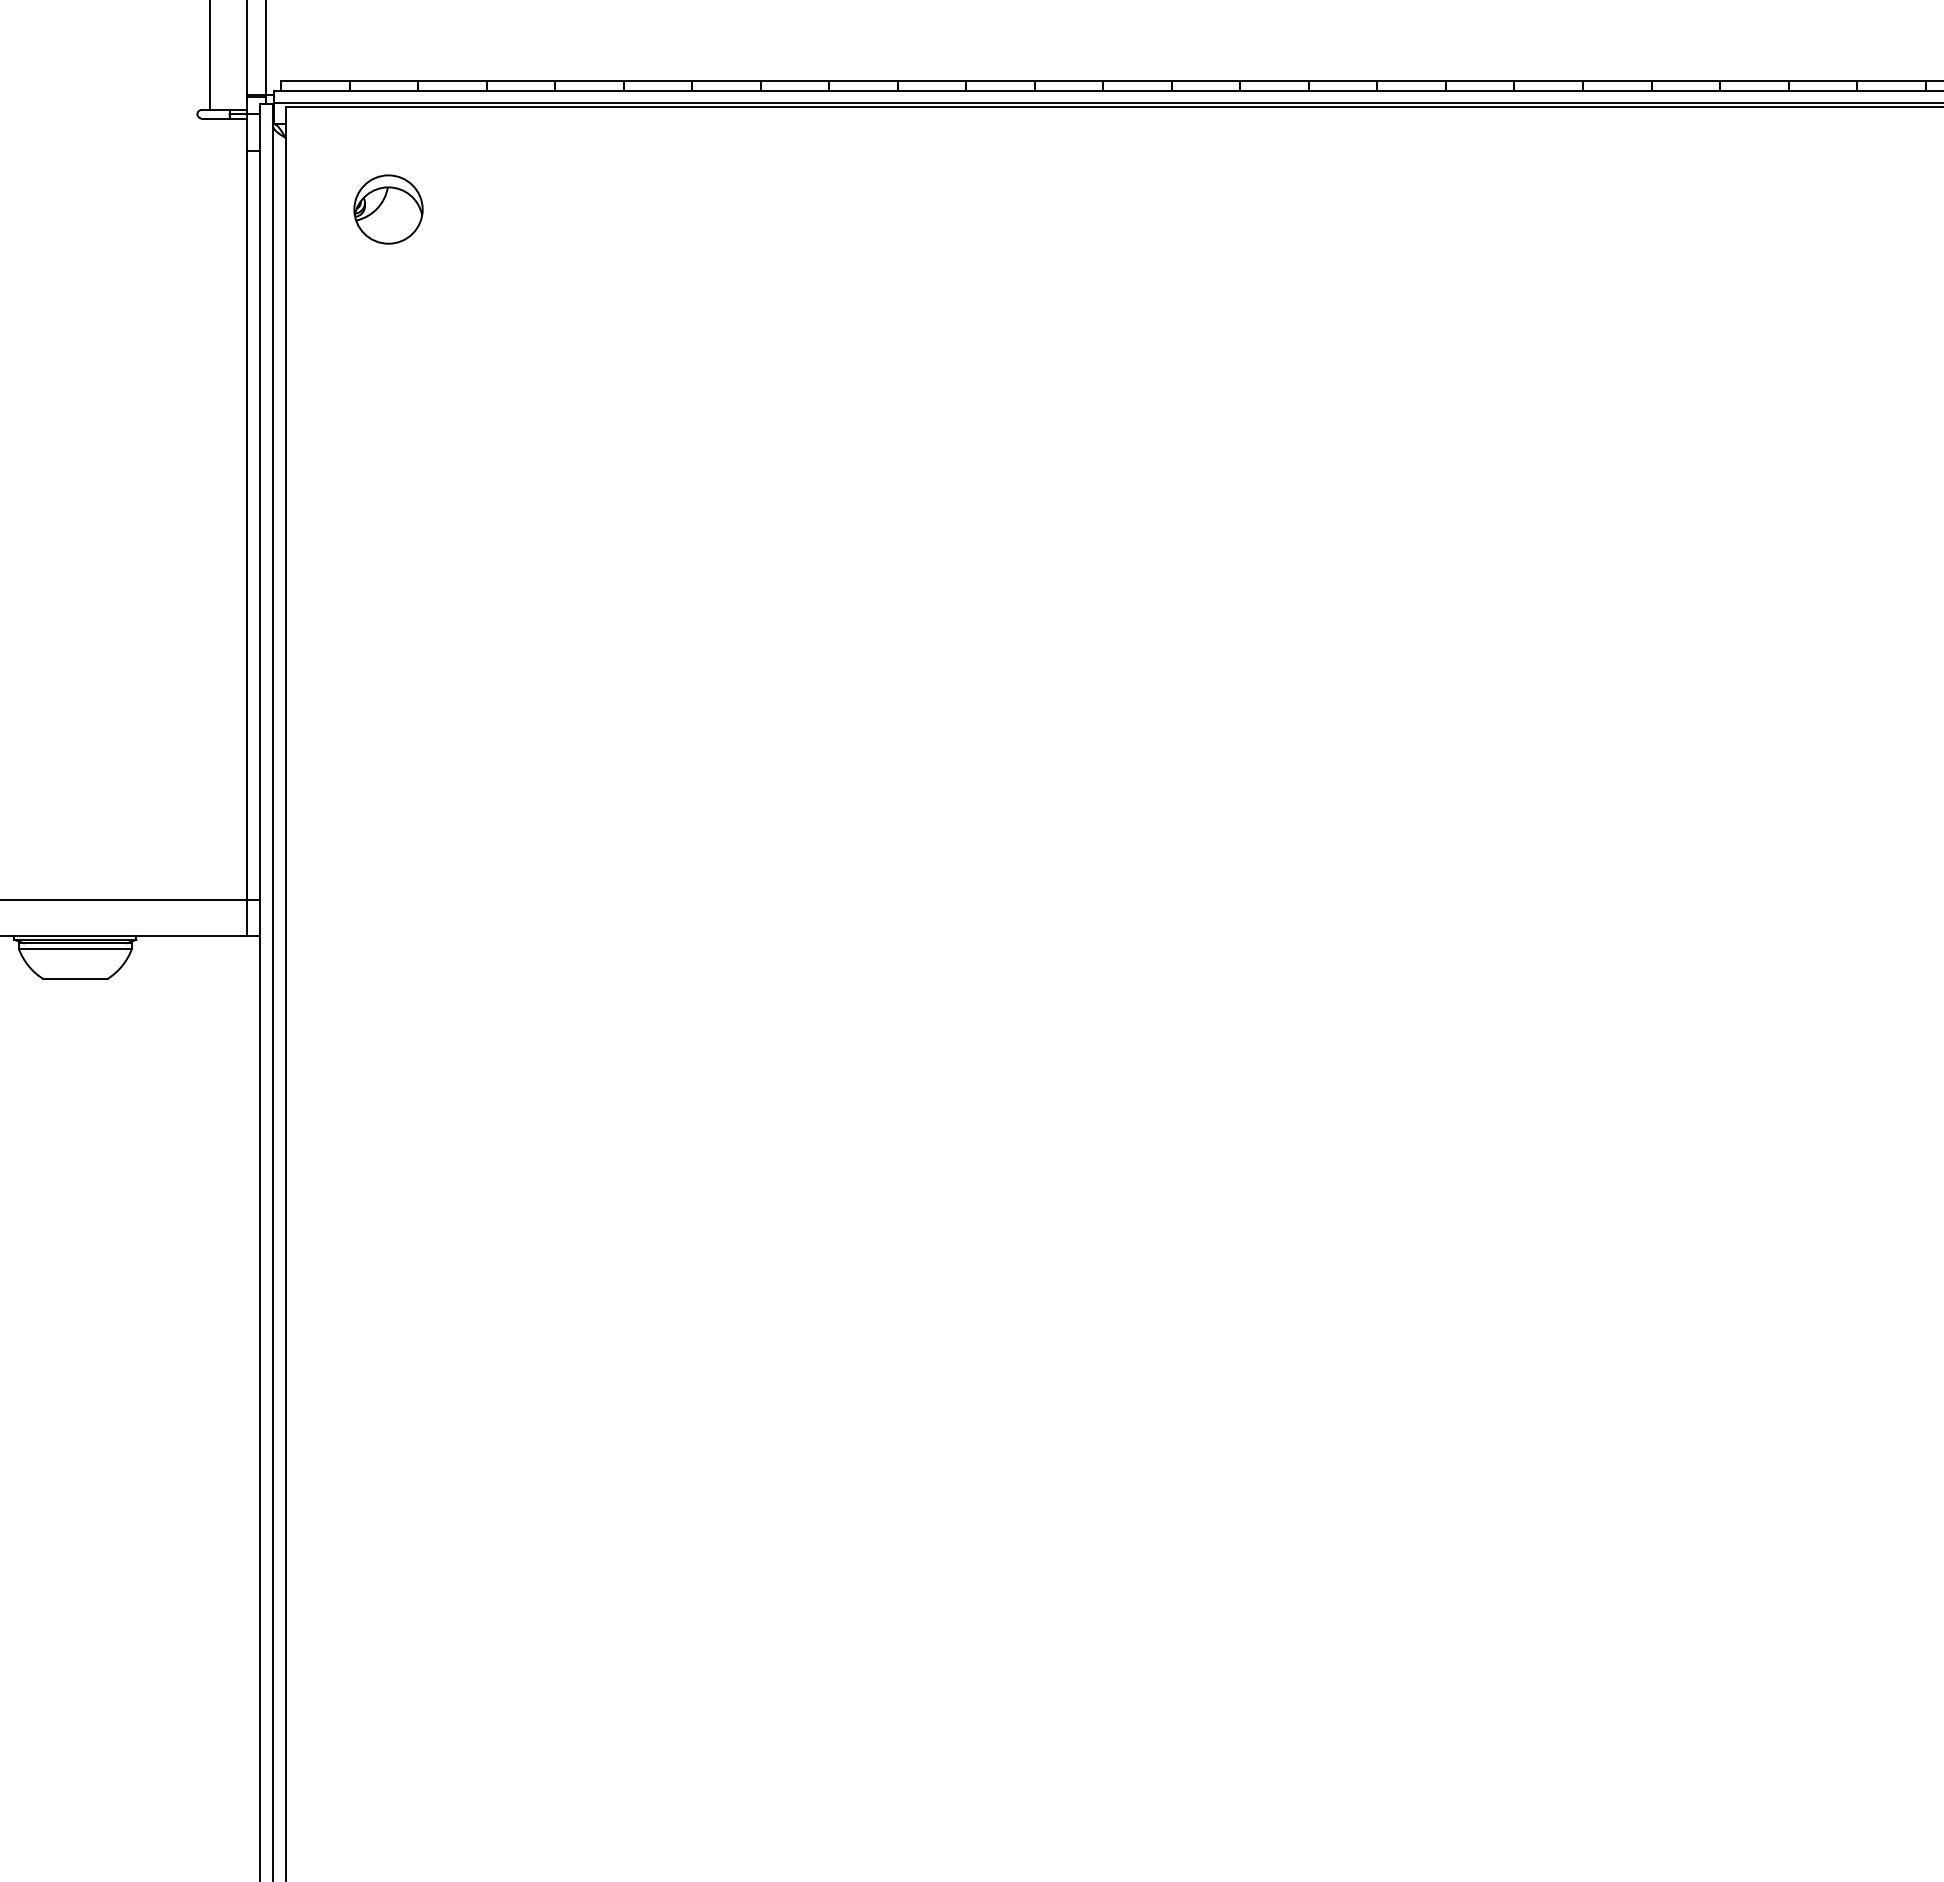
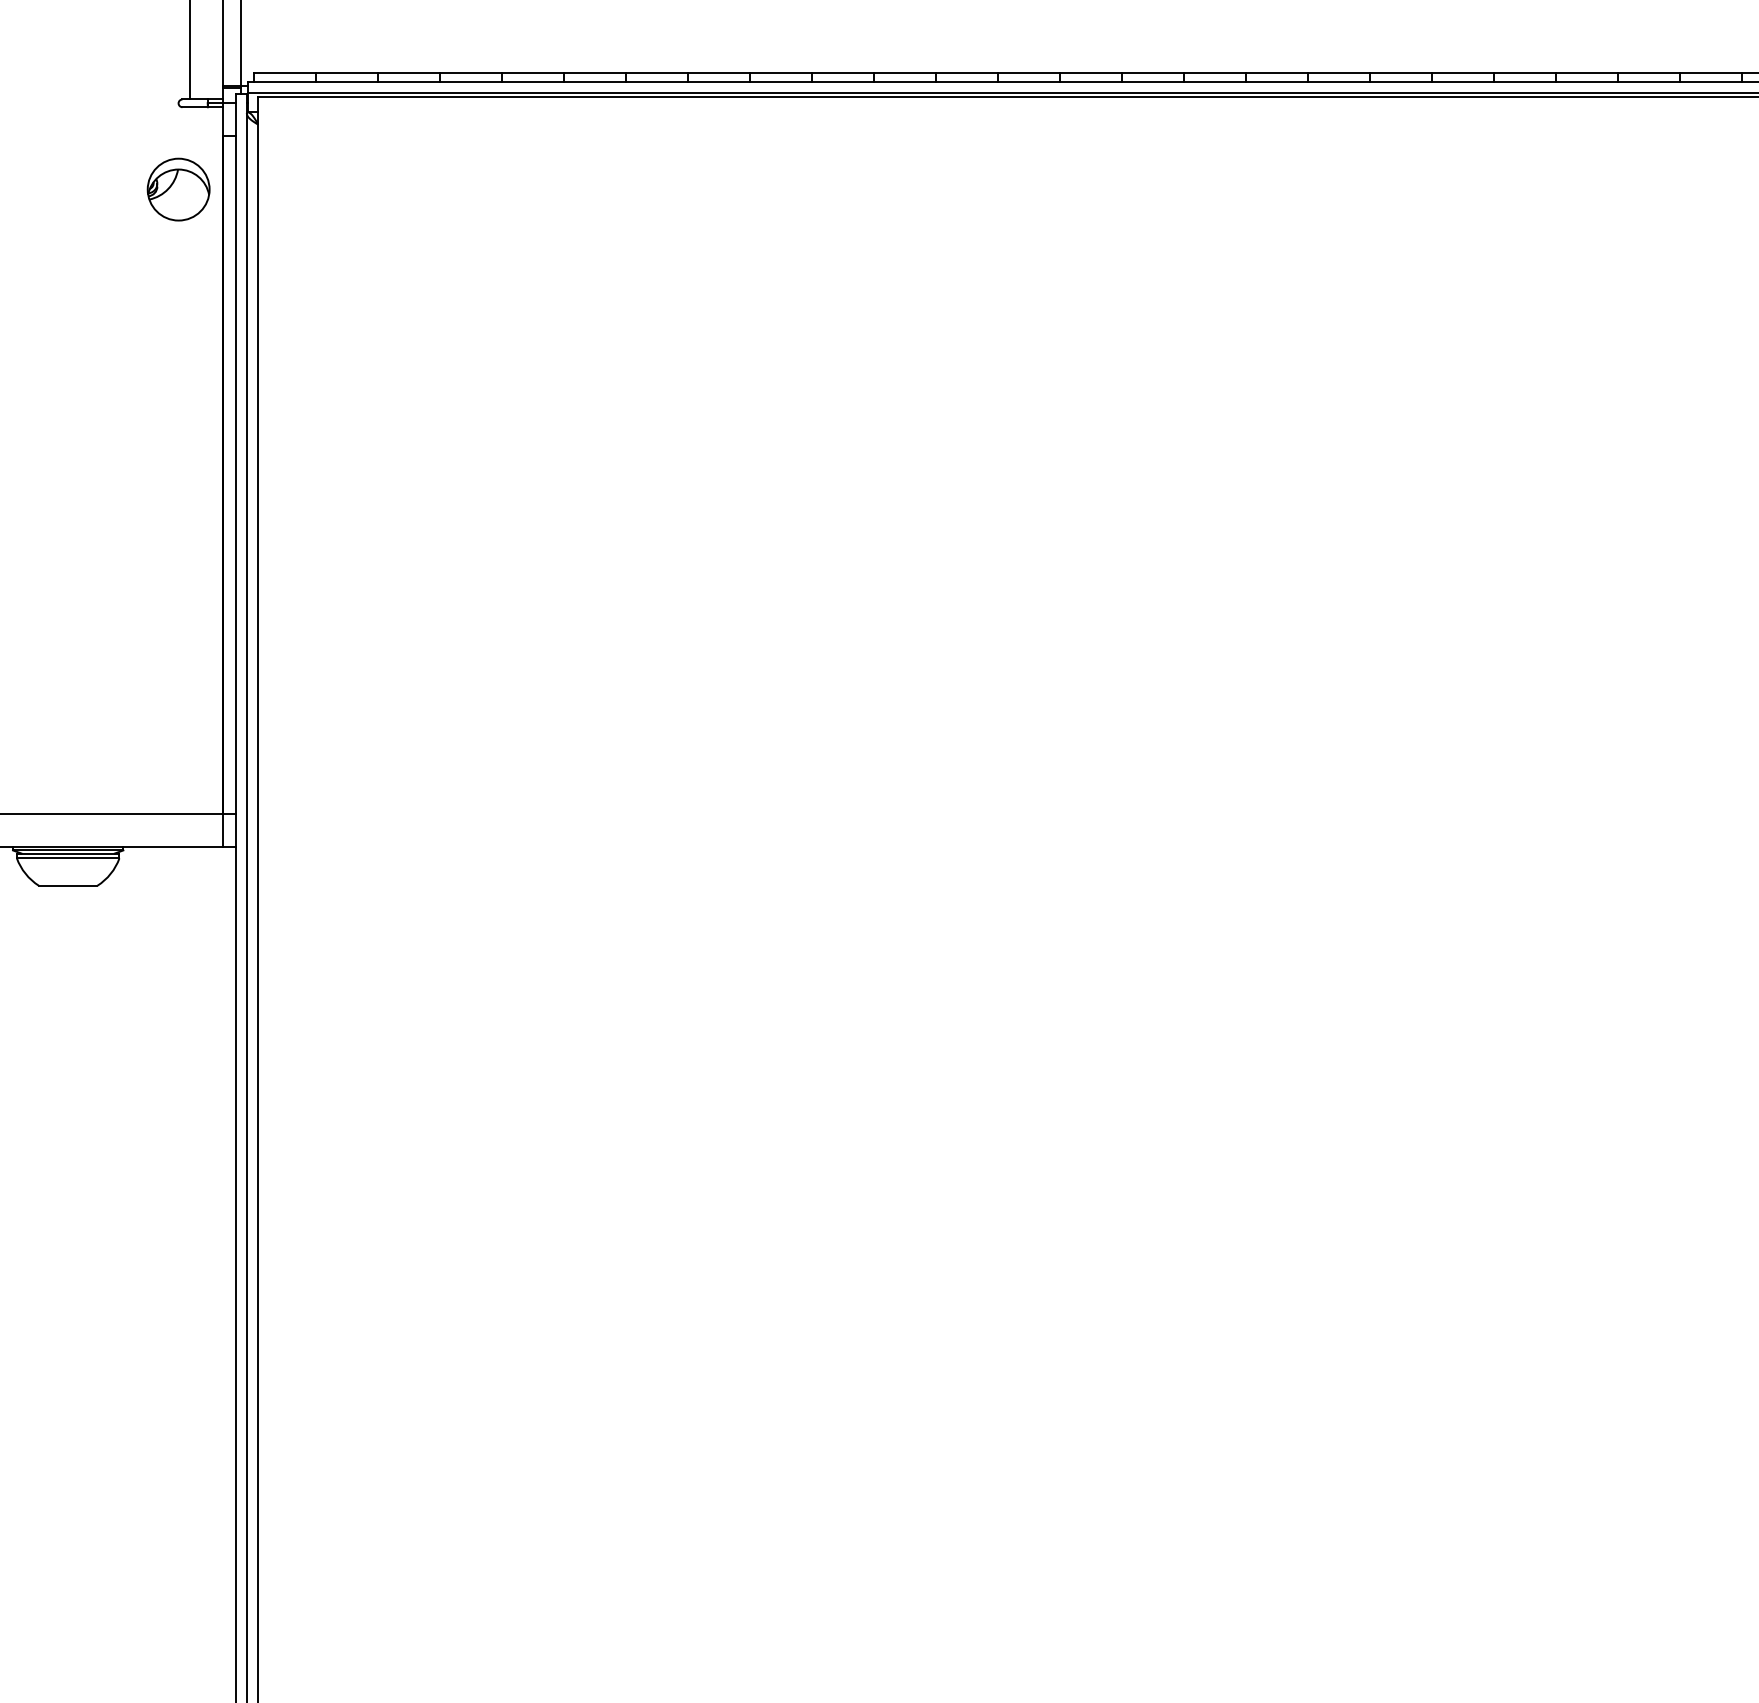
part: (388, 209) -> (178, 189), moved

